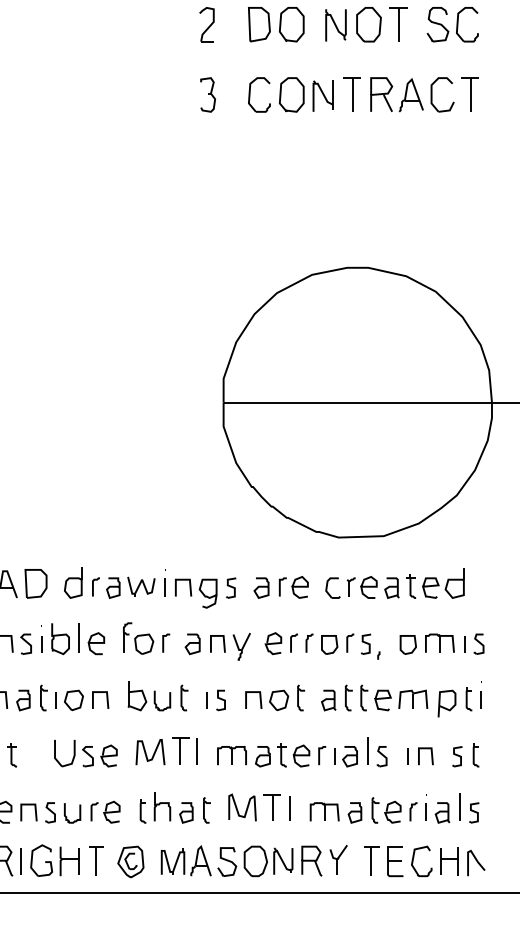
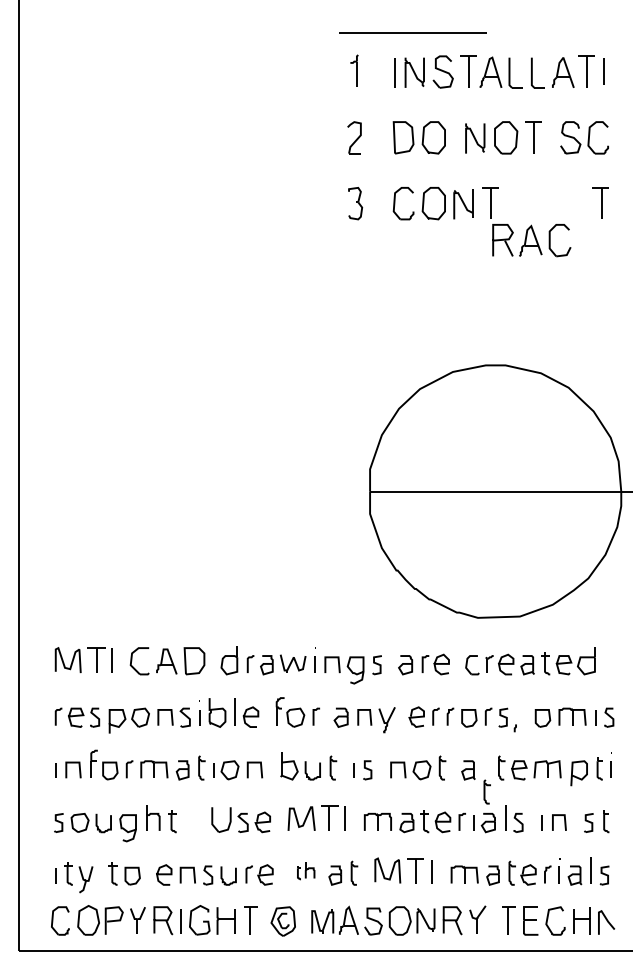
part: (412, 94) -> (531, 240), moved
part: (347, 697) -> (486, 791), moved
part: (154, 807) -> (305, 870), size x0.6

